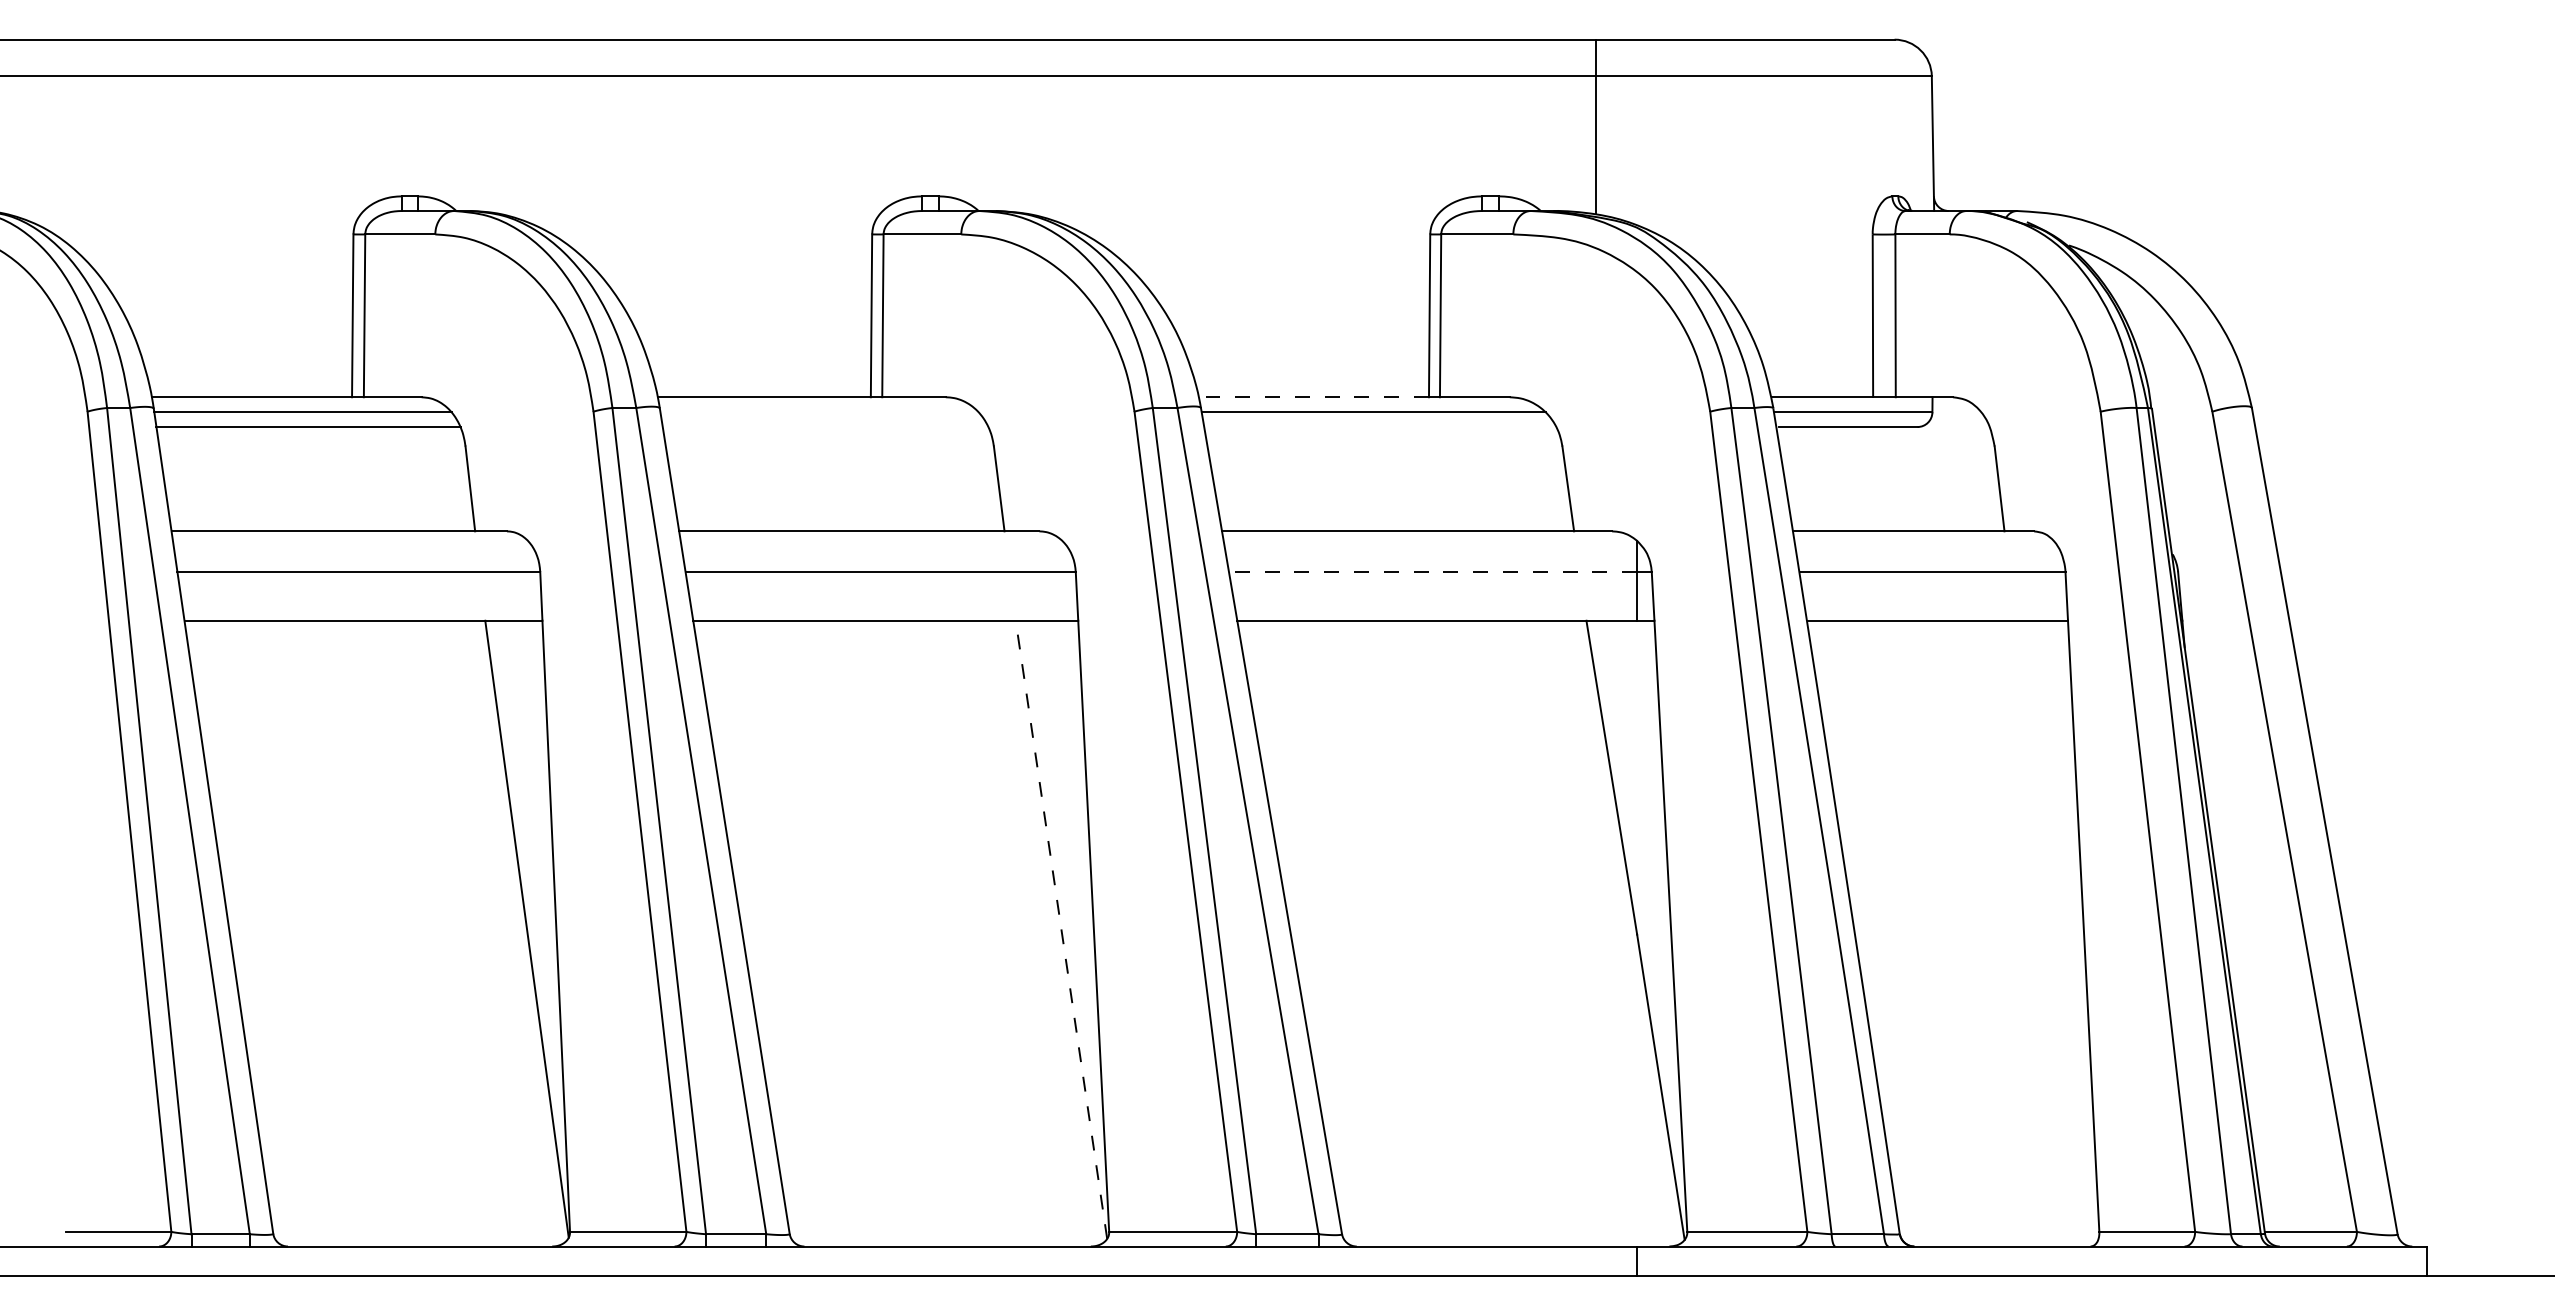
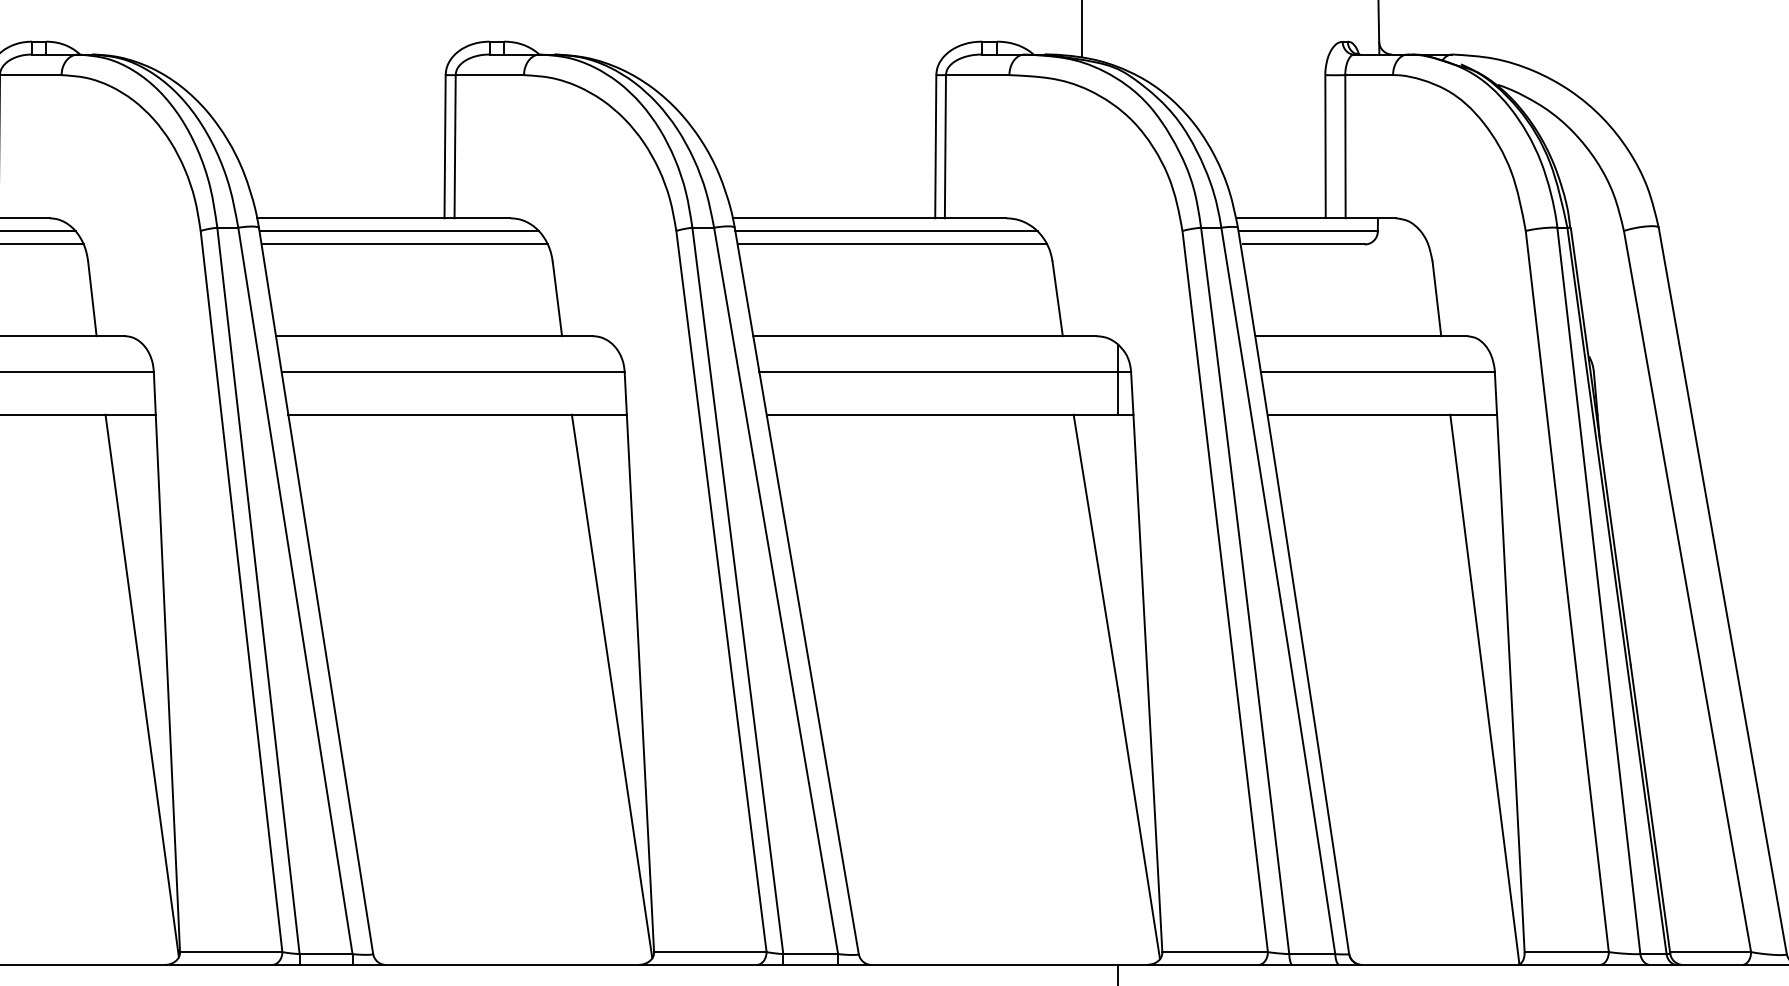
line: (1313, 397) -> (833, 218), dashed -> solid
line: (819, 412) -> (399, 231), added
line: (825, 427) -> (404, 244), added
line: (1380, 427) -> (892, 244), added
line: (1432, 572) -> (938, 372), dashed -> solid
line: (1061, 929) -> (612, 686), dashed -> solid
line: (2053, 933) -> (1484, 689), added

